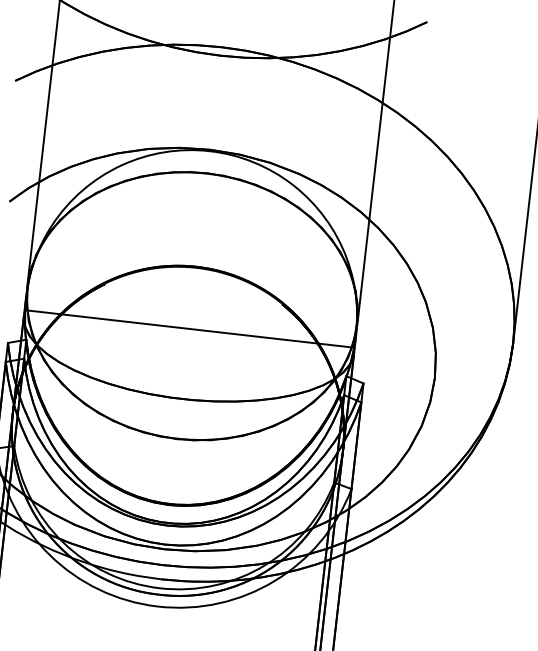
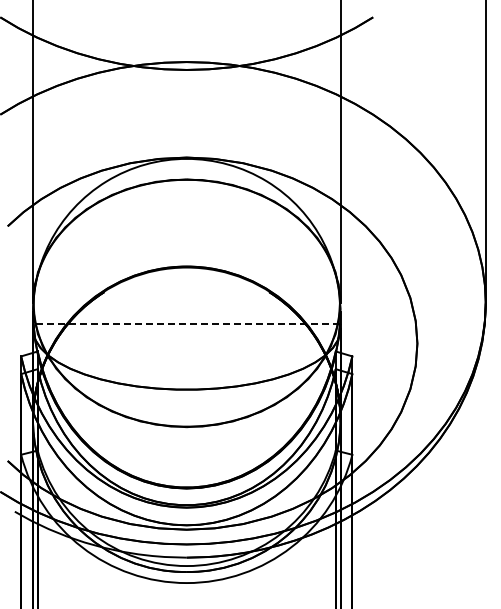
line: (189, 328) -> (186, 324), solid -> dashed

